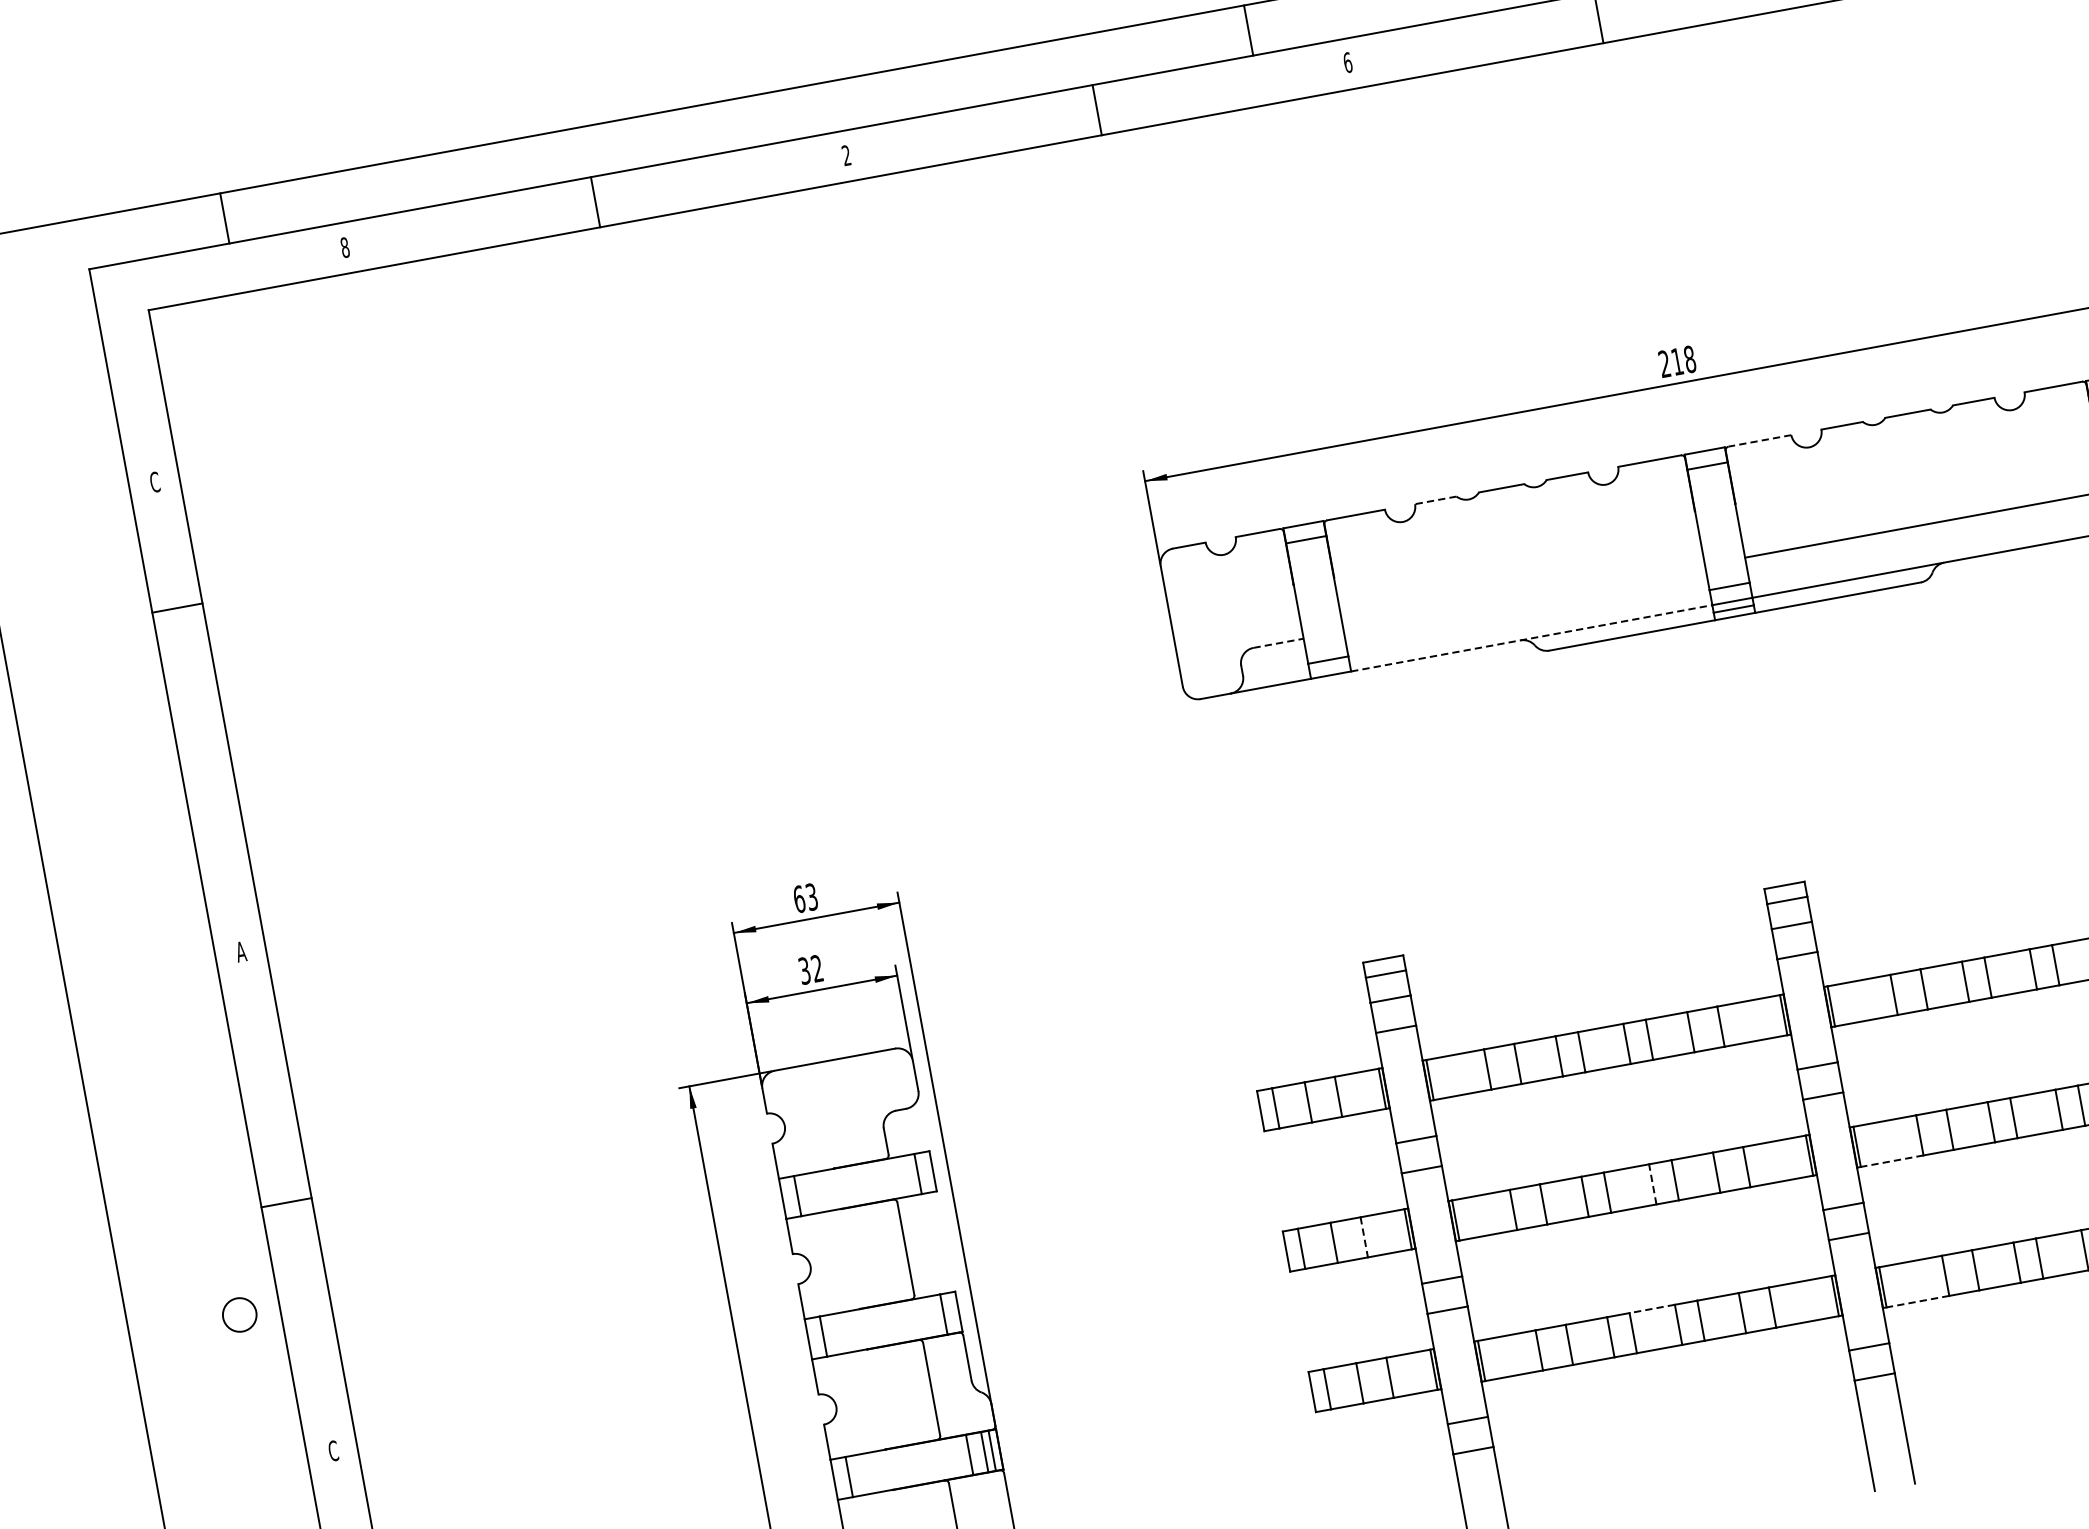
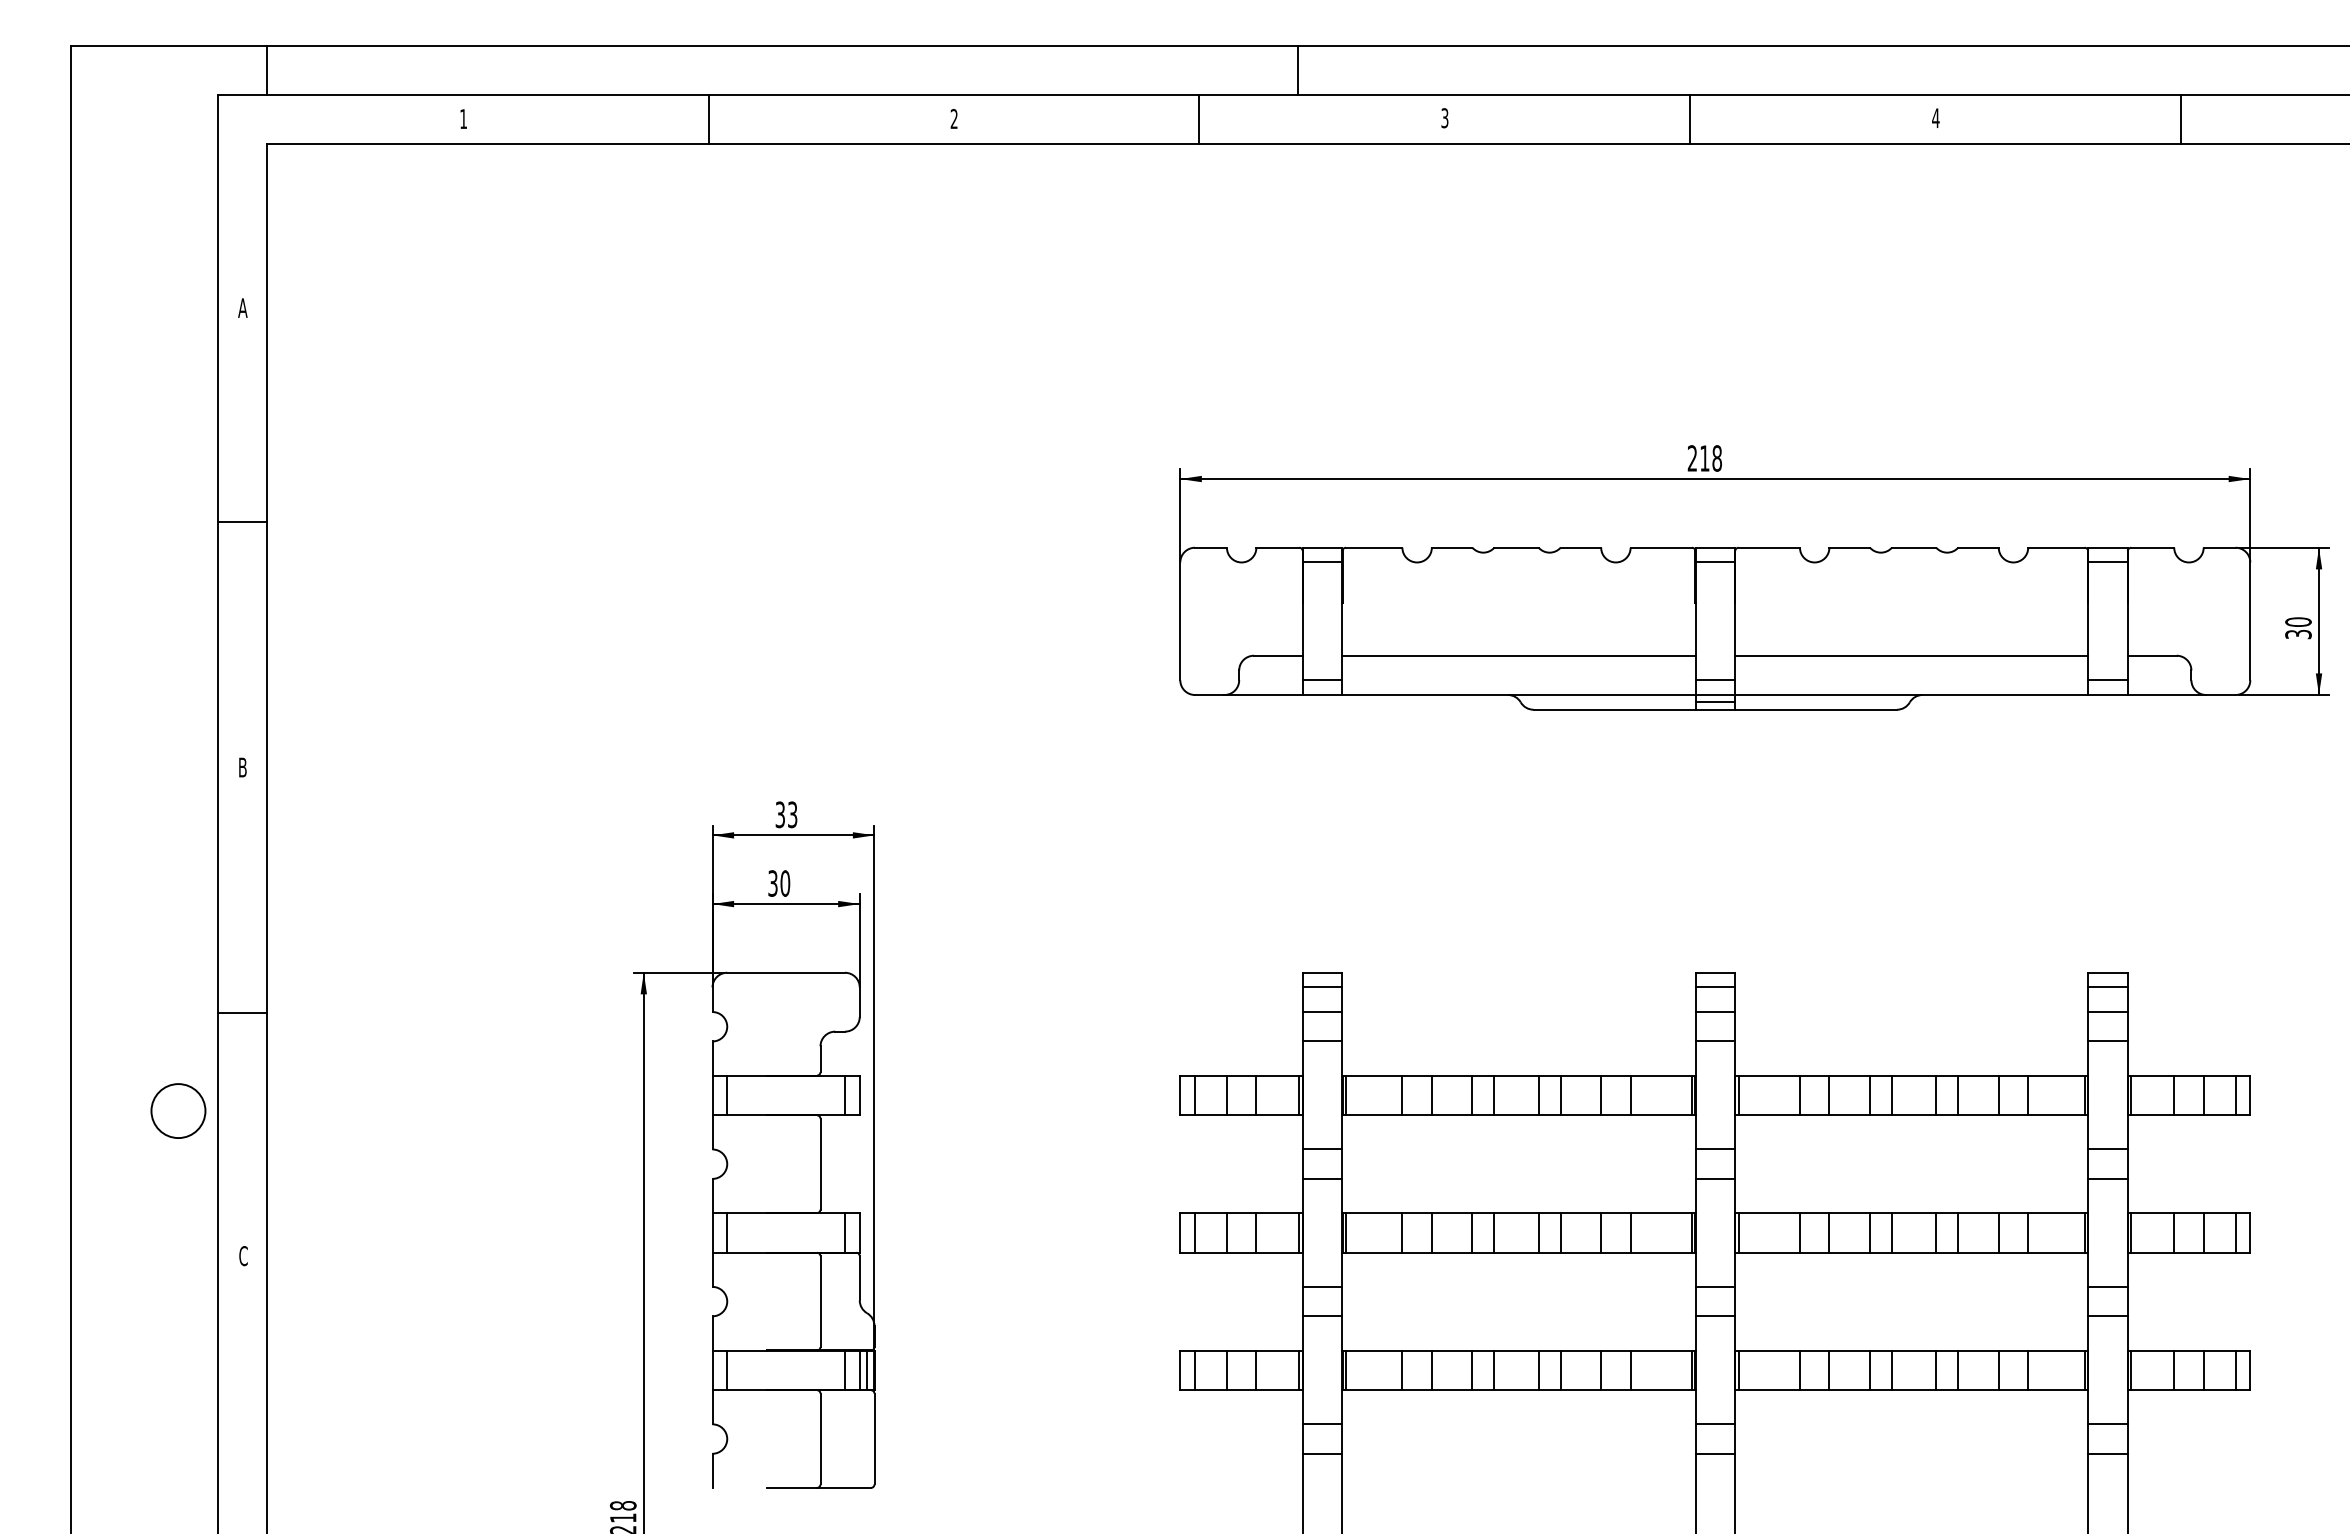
line: (1248, 30) -> (1297, 70), moved
text: (1347, 63) -> (1444, 118), 6 -> 3
line: (224, 218) -> (266, 70), moved
text: (345, 248) -> (463, 119), 8 -> 1
line: (1760, 440) -> (1769, 547), dashed -> solid
text: (154, 482) -> (242, 308), C -> A
line: (1435, 500) -> (1451, 547), dashed -> solid
line: (1523, 598) -> (1518, 655), added
line: (176, 608) -> (241, 522), moved
line: (1531, 638) -> (1518, 695), dashed -> solid
line: (1278, 643) -> (1278, 655), dashed -> solid
text: (799, 898) -> (780, 814), 63 -> 33
text: (240, 951) -> (242, 767), A -> B
text: (817, 968) -> (785, 883), 32 -> 30
line: (1892, 1161) -> (1769, 1252), dashed -> solid
line: (1652, 1184) -> (1538, 1232), dashed -> solid
line: (1364, 1236) -> (1256, 1232), dashed -> solid
line: (1918, 1301) -> (1769, 1389), dashed -> solid
line: (1652, 1308) -> (1516, 1350), dashed -> solid
circle: (239, 1314) -> (178, 1110), size x1.67

